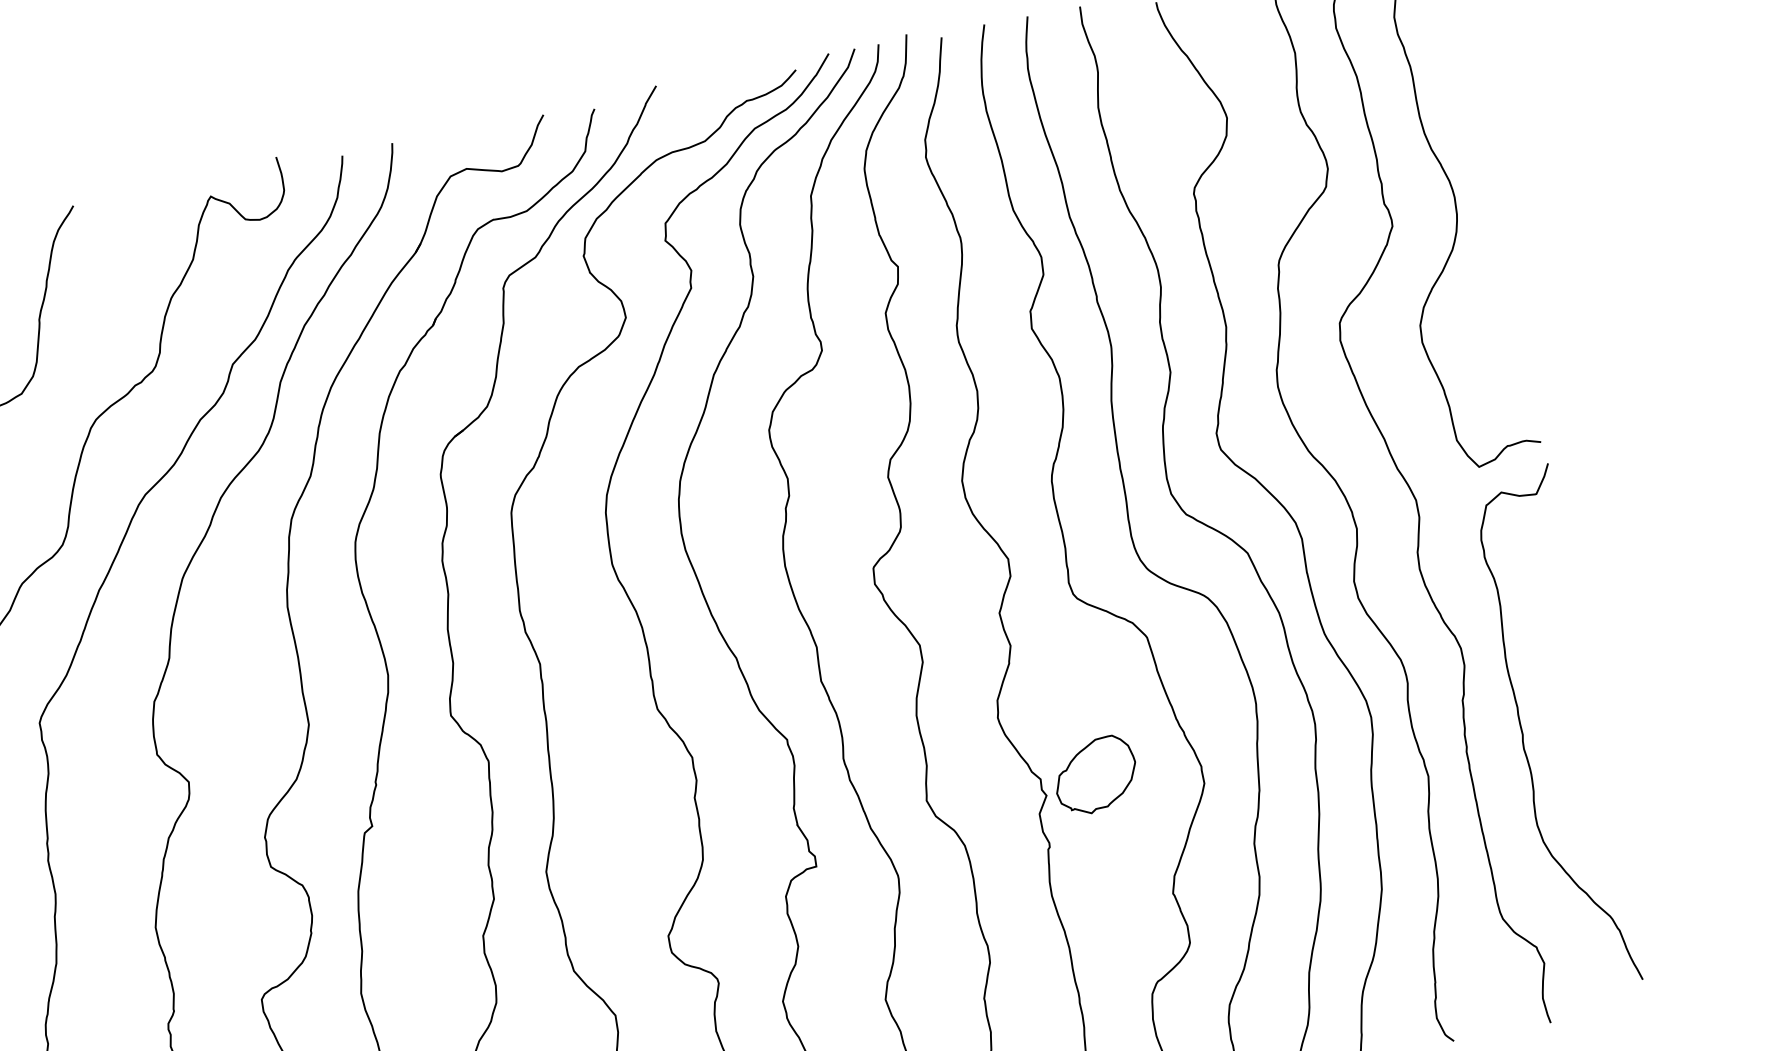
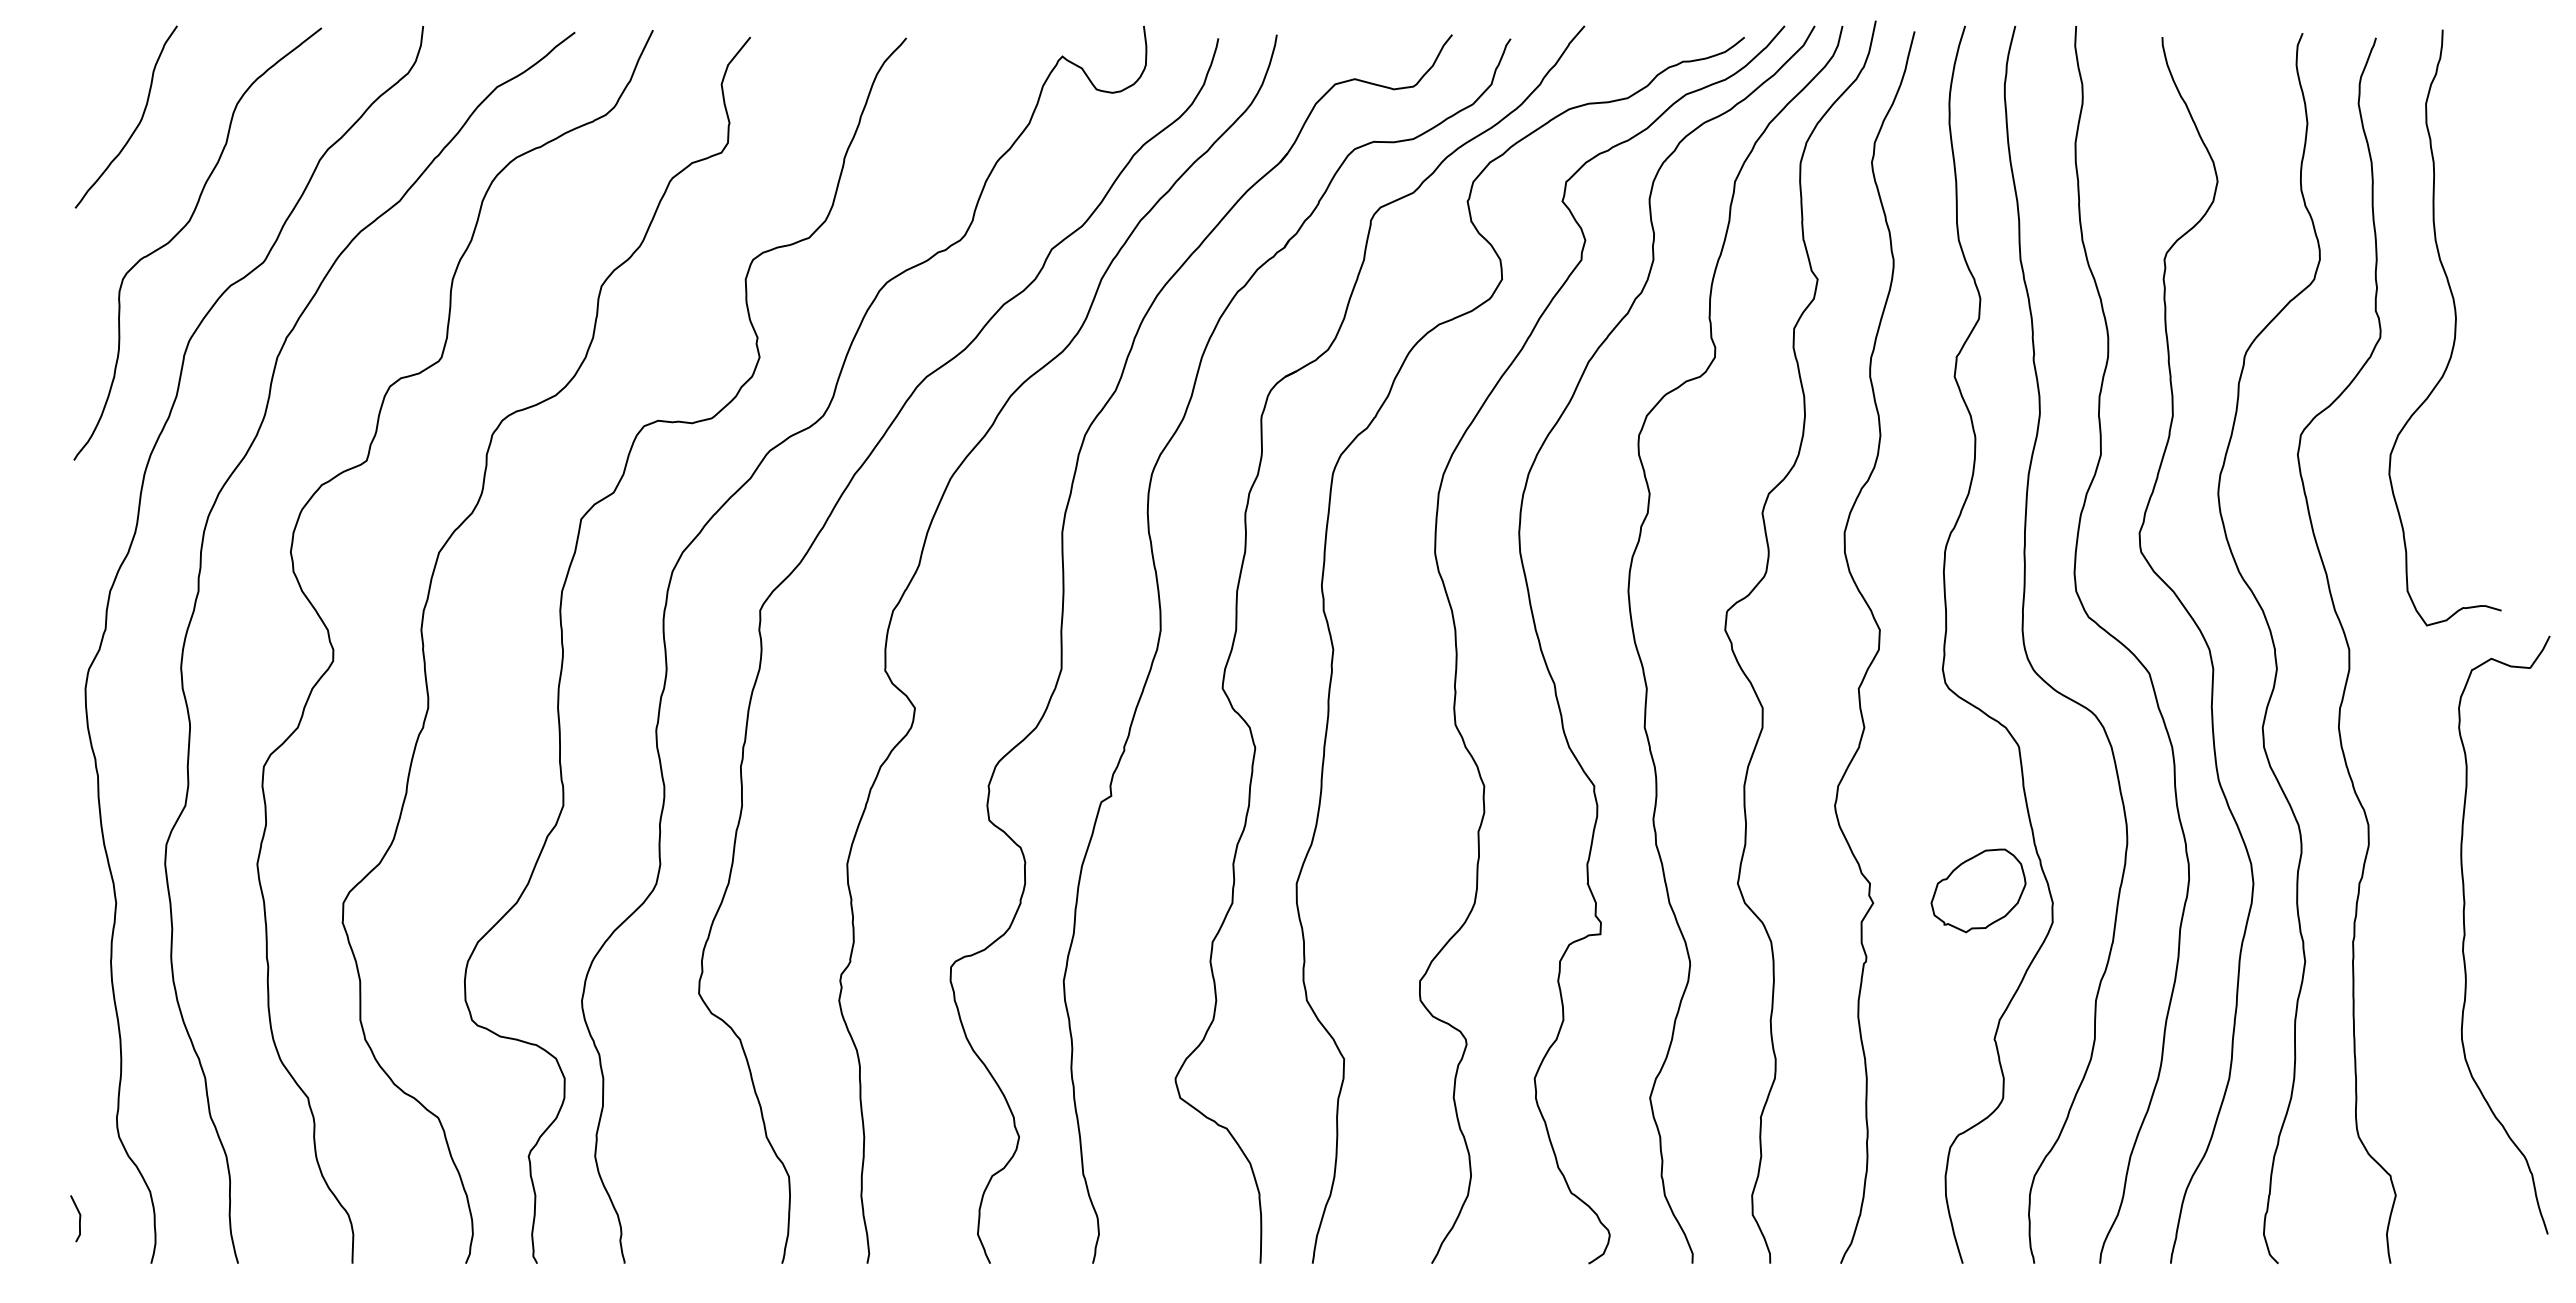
curve: (1523, 734) -> (2465, 934), moved
part: (1095, 775) -> (1978, 890), moved

